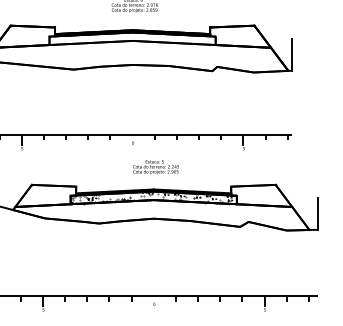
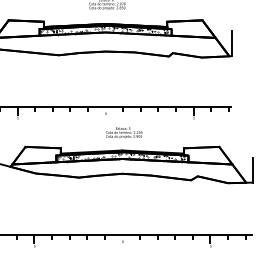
hatch: (130, 38) -> (103, 30), added

